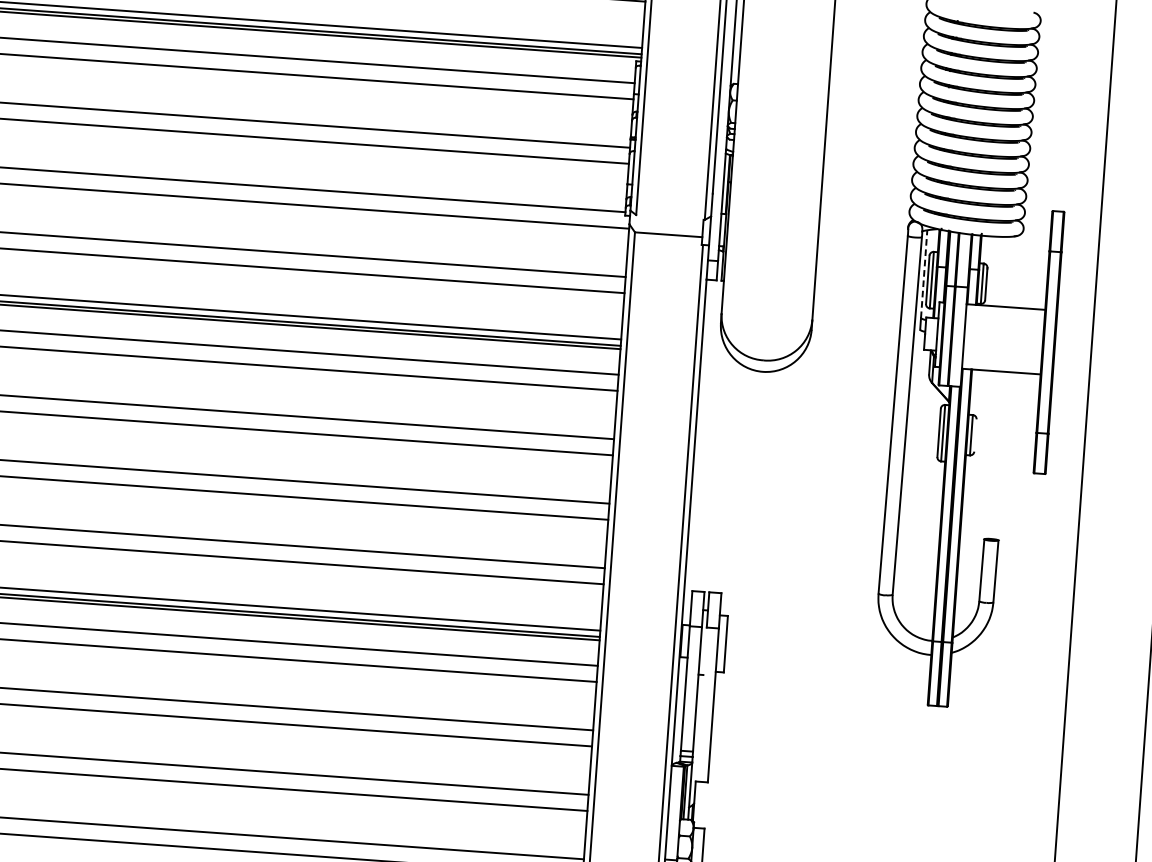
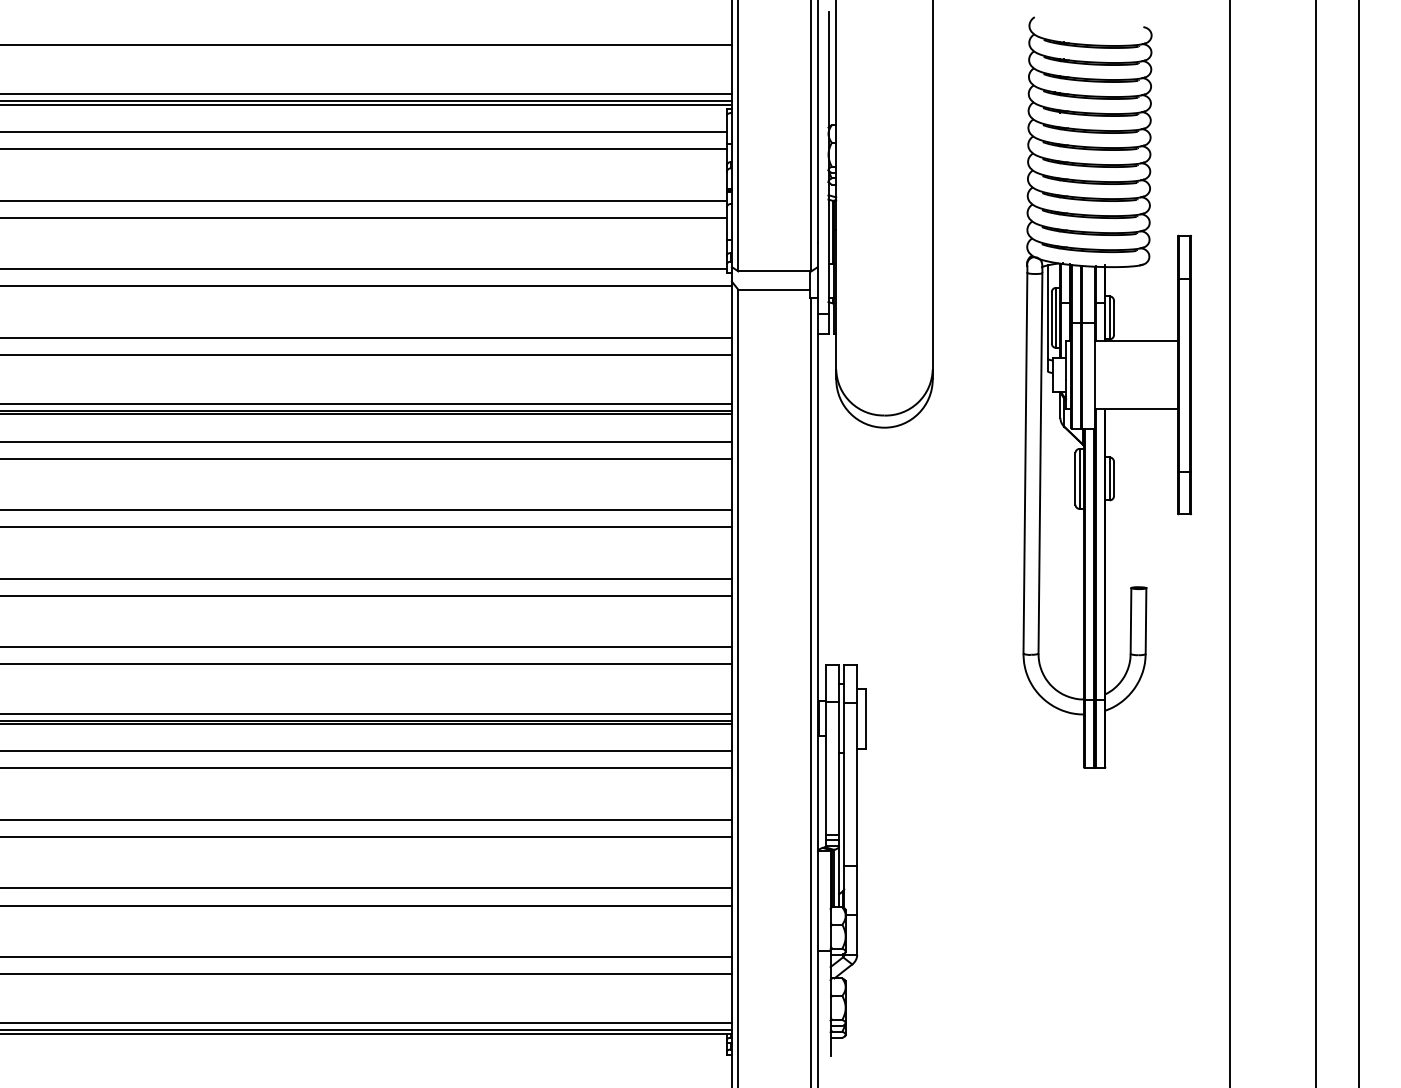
line: (670, 217) -> (774, 271), added
line: (924, 274) -> (1047, 312), dashed -> solid
line: (975, 435) -> (1114, 478), added
line: (701, 704) -> (844, 784), added
line: (706, 805) -> (857, 890), added

